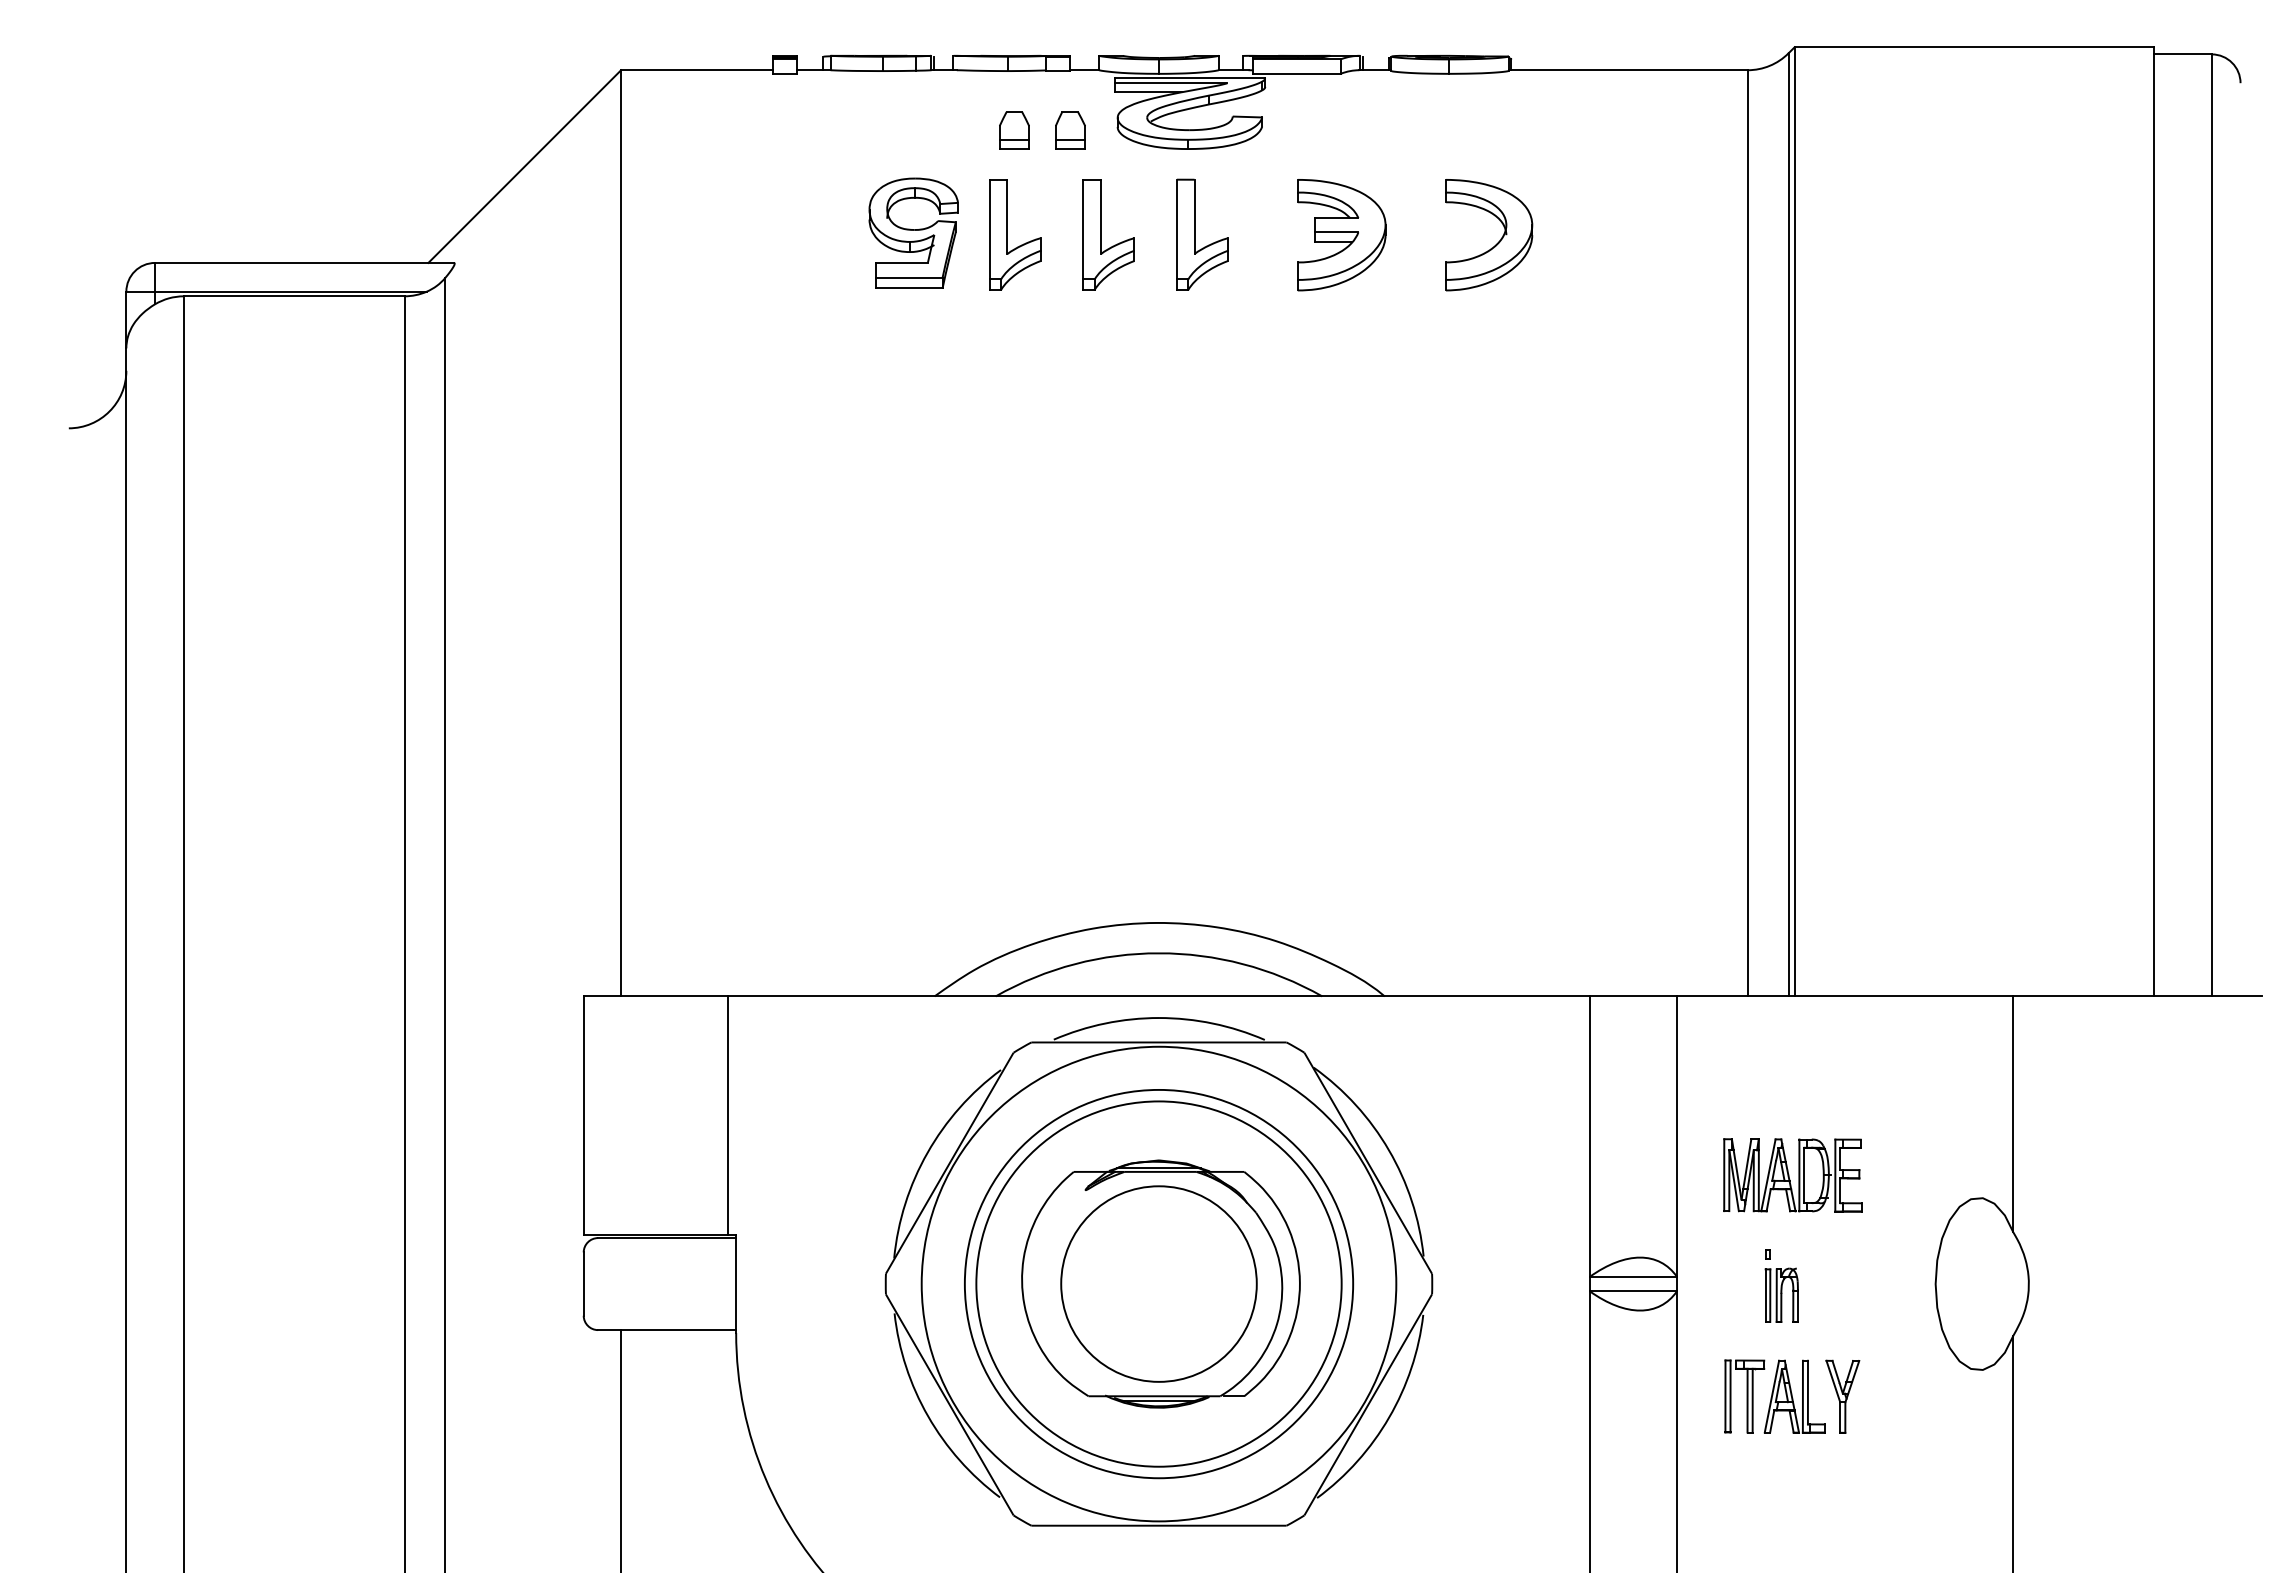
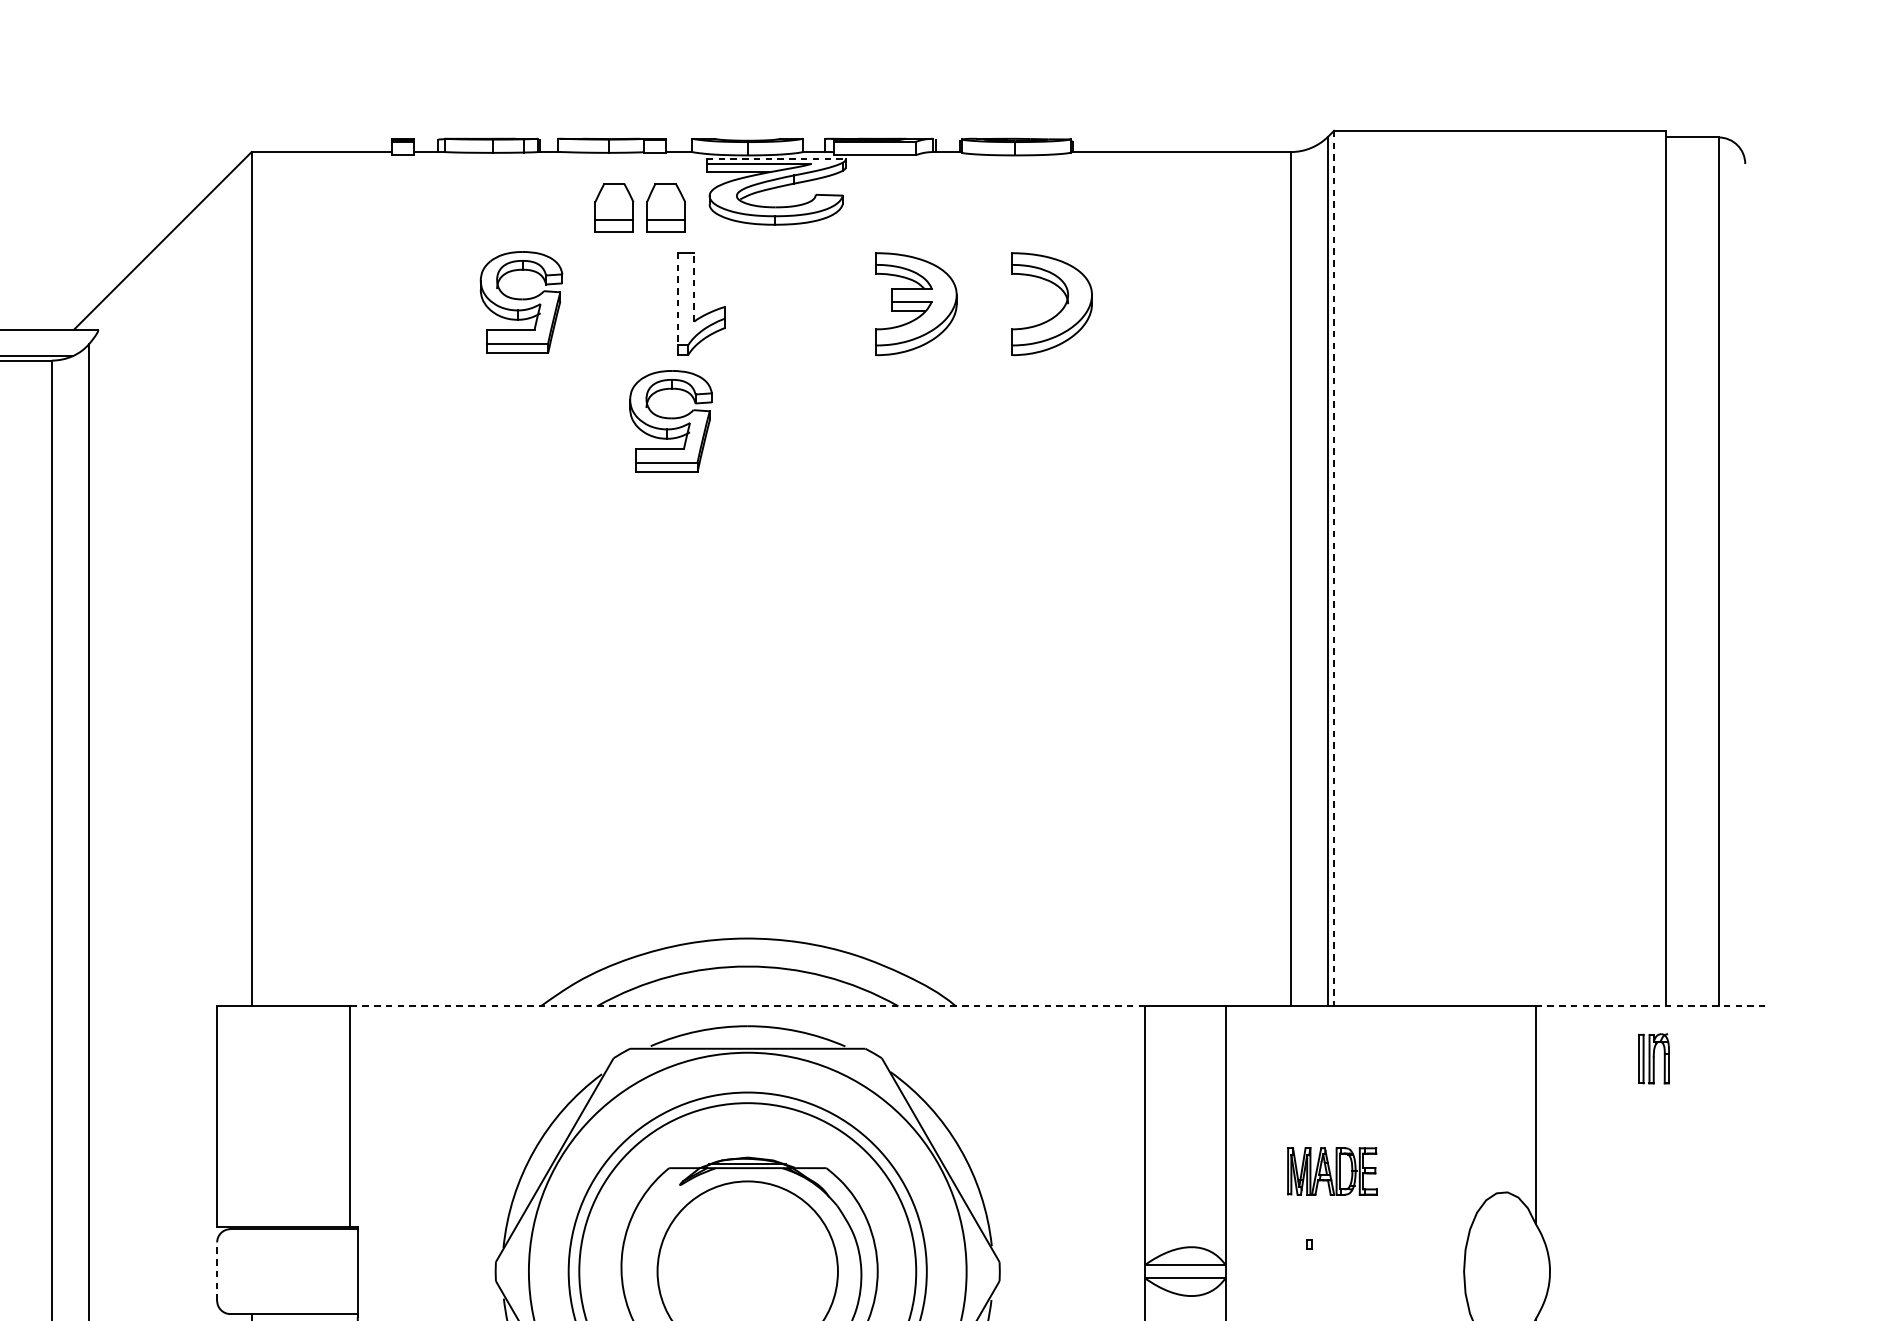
line: (1190, 78) -> (776, 159), solid -> dashed
part: (1014, 130) -> (614, 207), size x1.4
part: (1070, 130) -> (666, 207), size x1.4
line: (1100, 216) -> (693, 286), solid -> dashed
line: (1083, 229) -> (678, 298), solid -> dashed
part: (1007, 234) -> (608, 303), removed
part: (1195, 234) -> (781, 303), removed
part: (1075, 361) -> (670, 420), added
line: (1794, 521) -> (1333, 568), solid -> dashed
line: (1158, 996) -> (747, 1006), solid -> dashed
line: (2137, 996) -> (1650, 1006), solid -> dashed
part: (1792, 1175) -> (1332, 1171), size x0.7
line: (583, 1284) -> (216, 1272), solid -> dashed
part: (1781, 1294) -> (1653, 1058), moved

